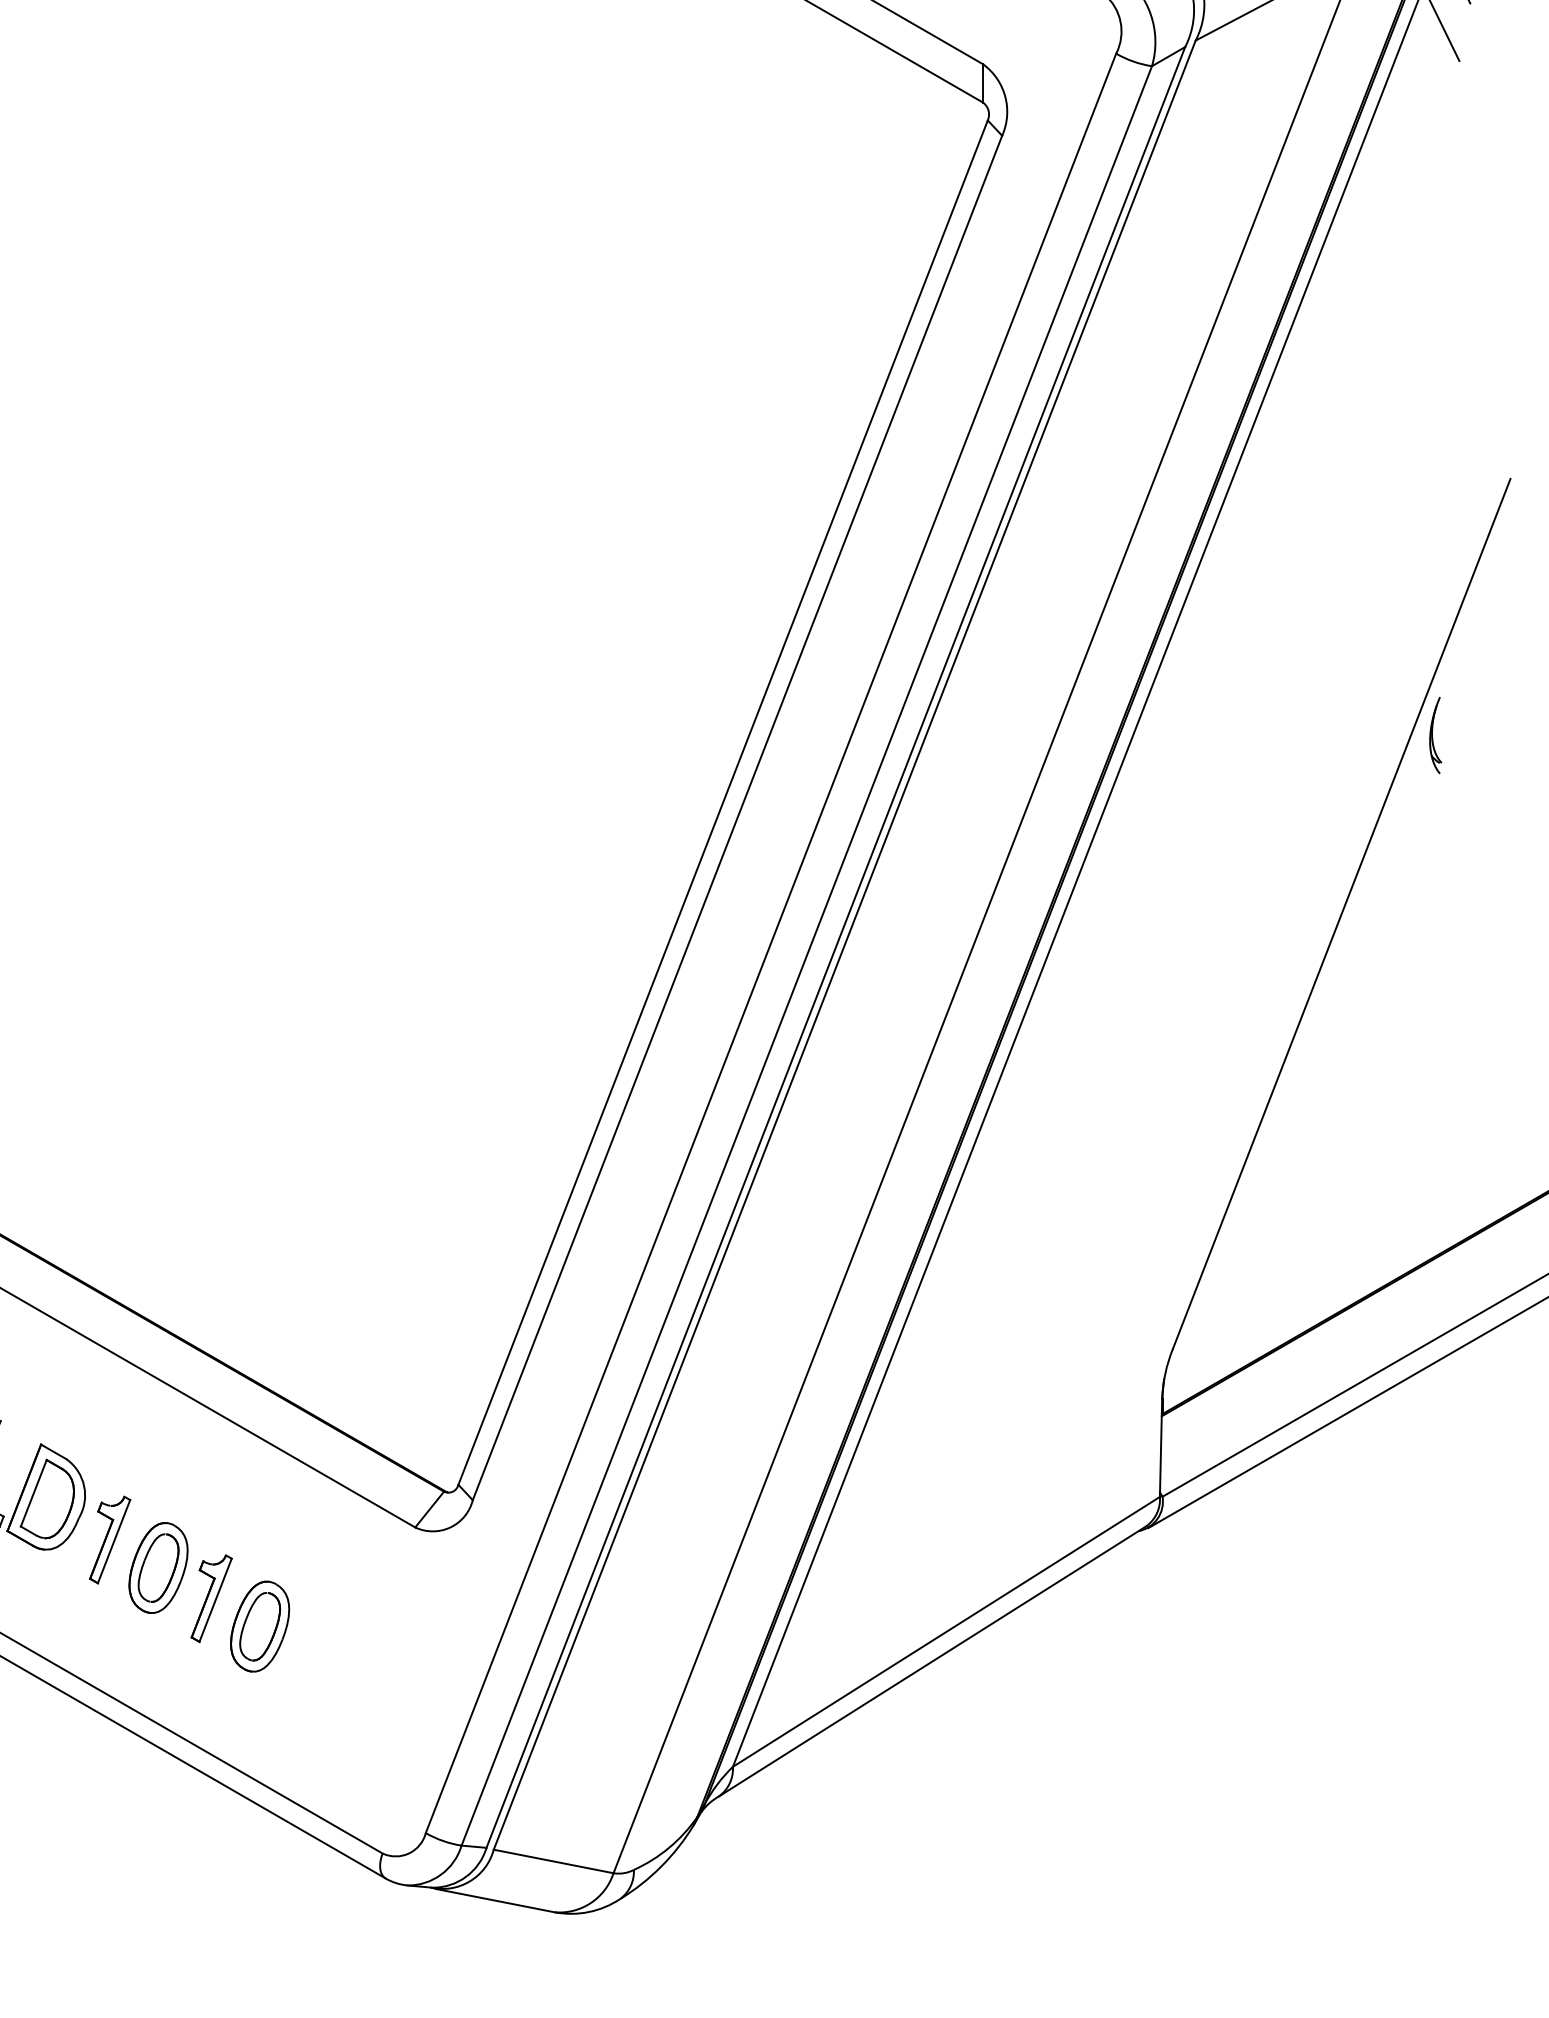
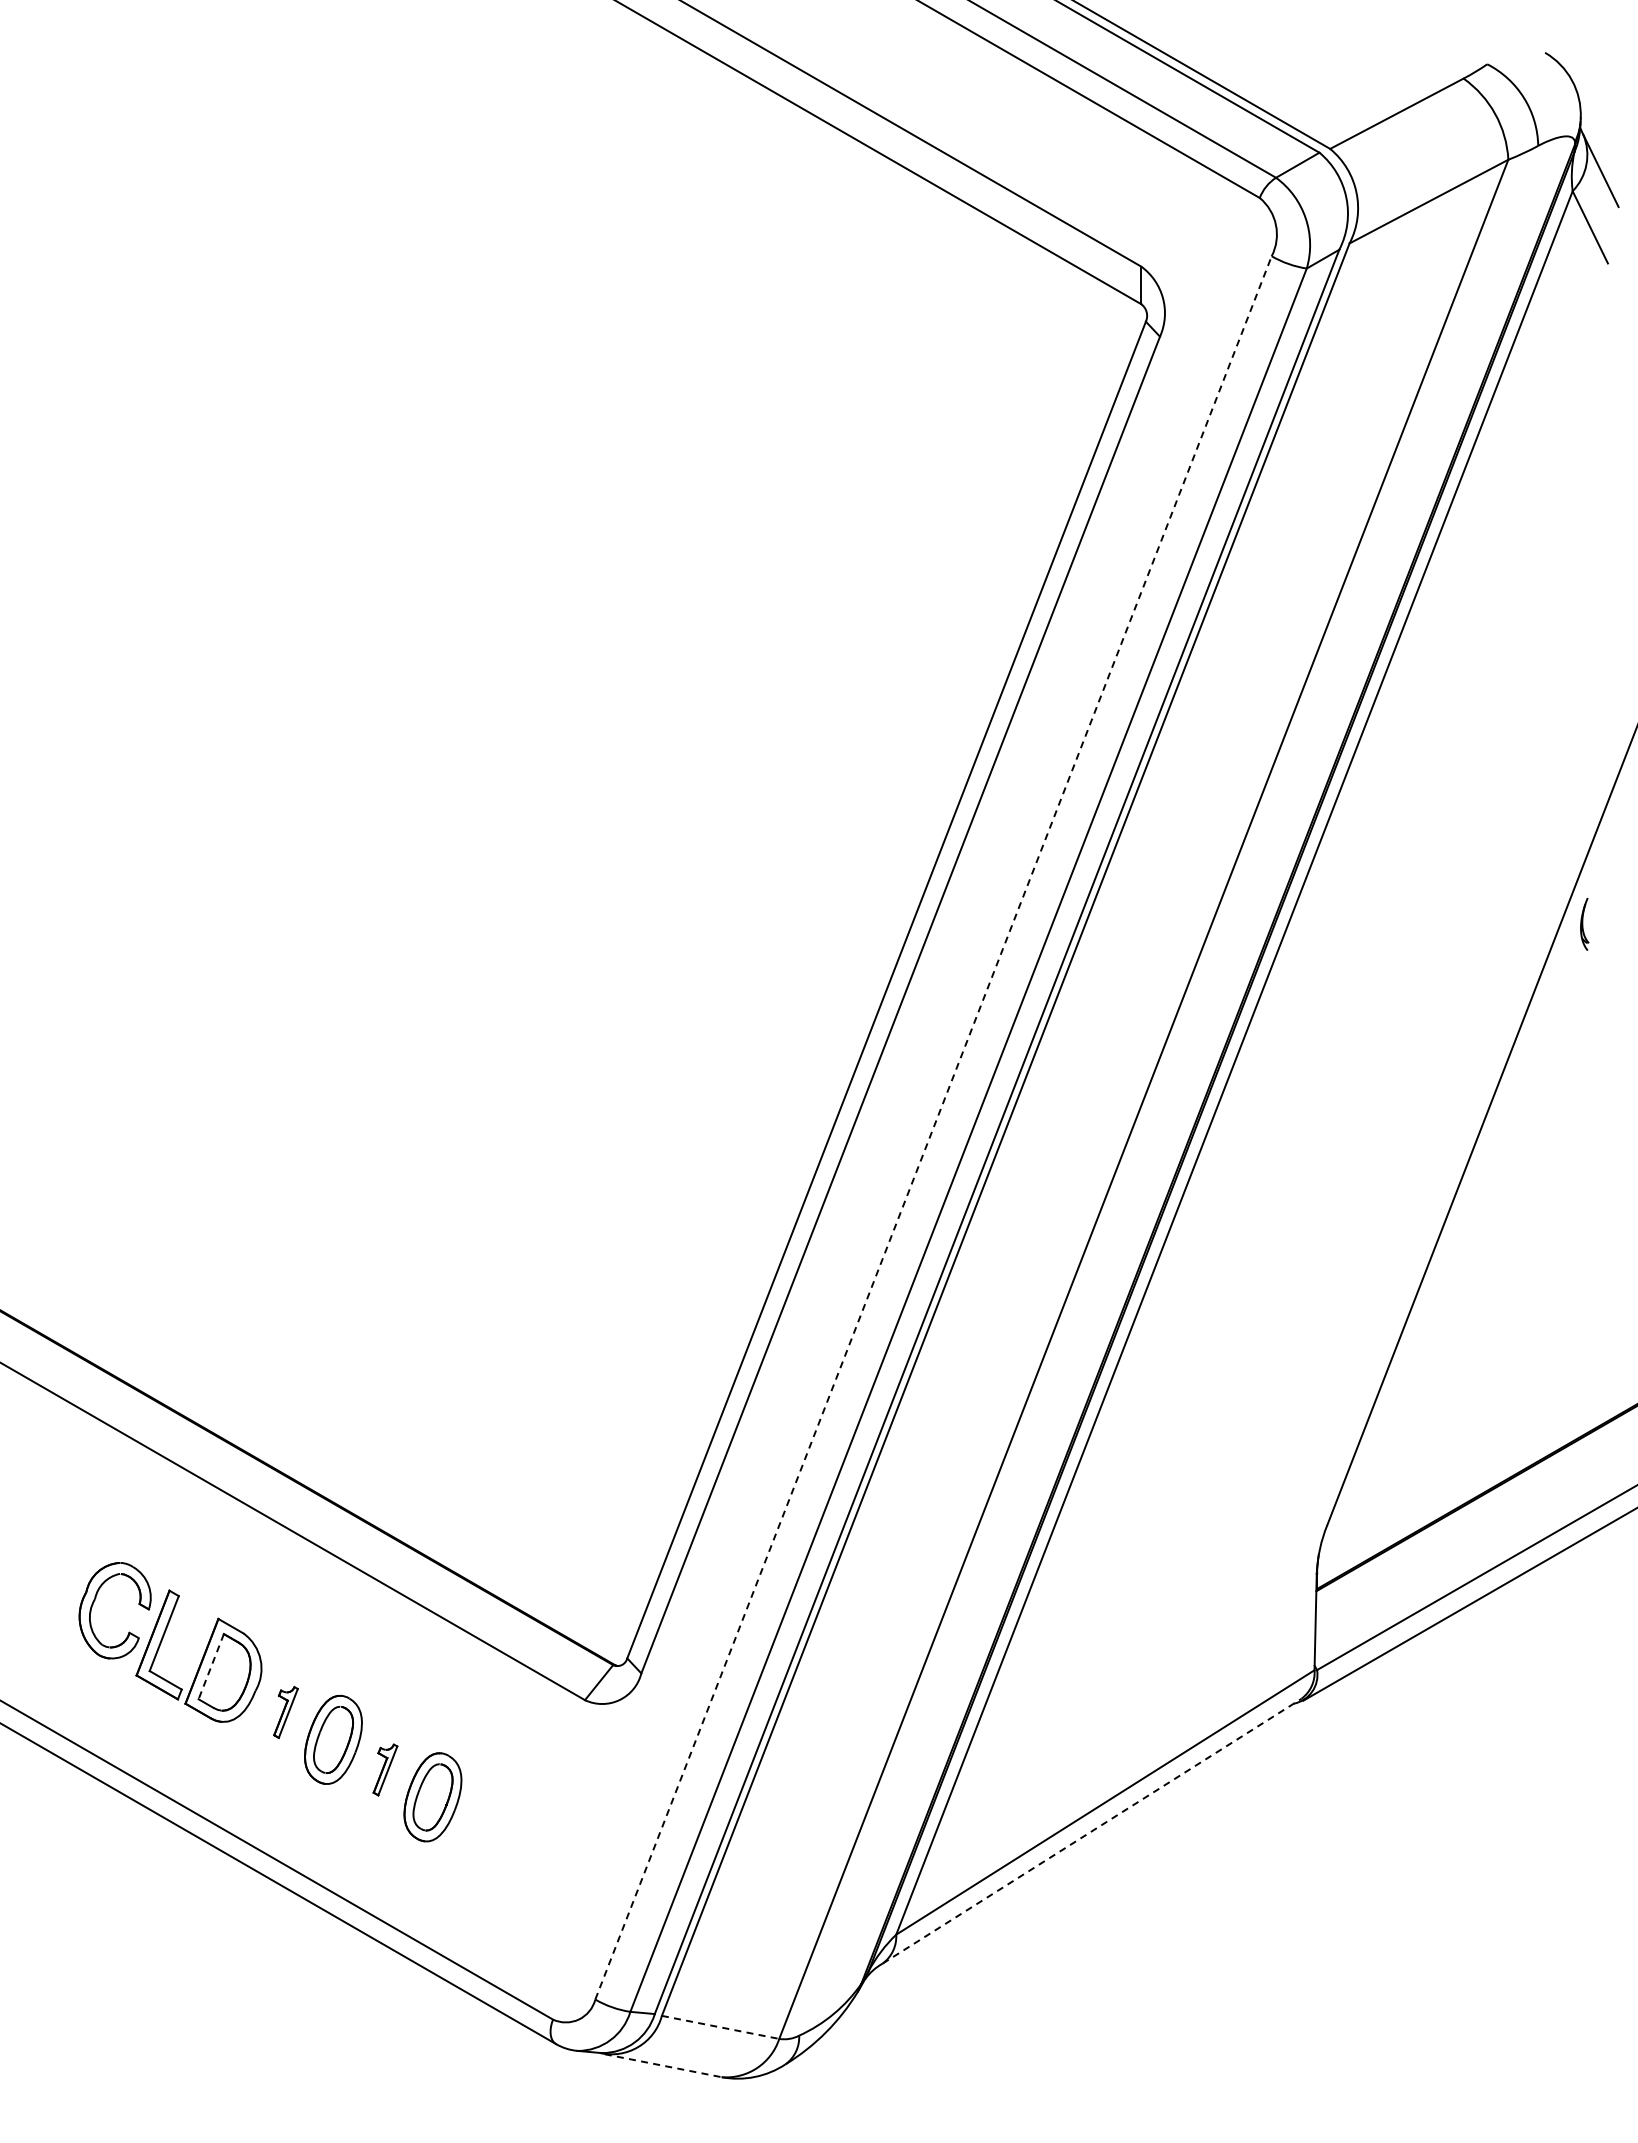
part: (1435, 735) -> (1584, 924), size x0.7
line: (770, 942) -> (933, 1127), solid -> dashed
line: (34, 1493) -> (211, 1666), solid -> dashed
part: (109, 1540) -> (285, 1712), size x0.6
part: (211, 1598) -> (385, 1769), size x0.6
line: (933, 1661) -> (1092, 1831), solid -> dashed
line: (553, 1861) -> (720, 2027), solid -> dashed
line: (495, 1900) -> (663, 2065), solid -> dashed

